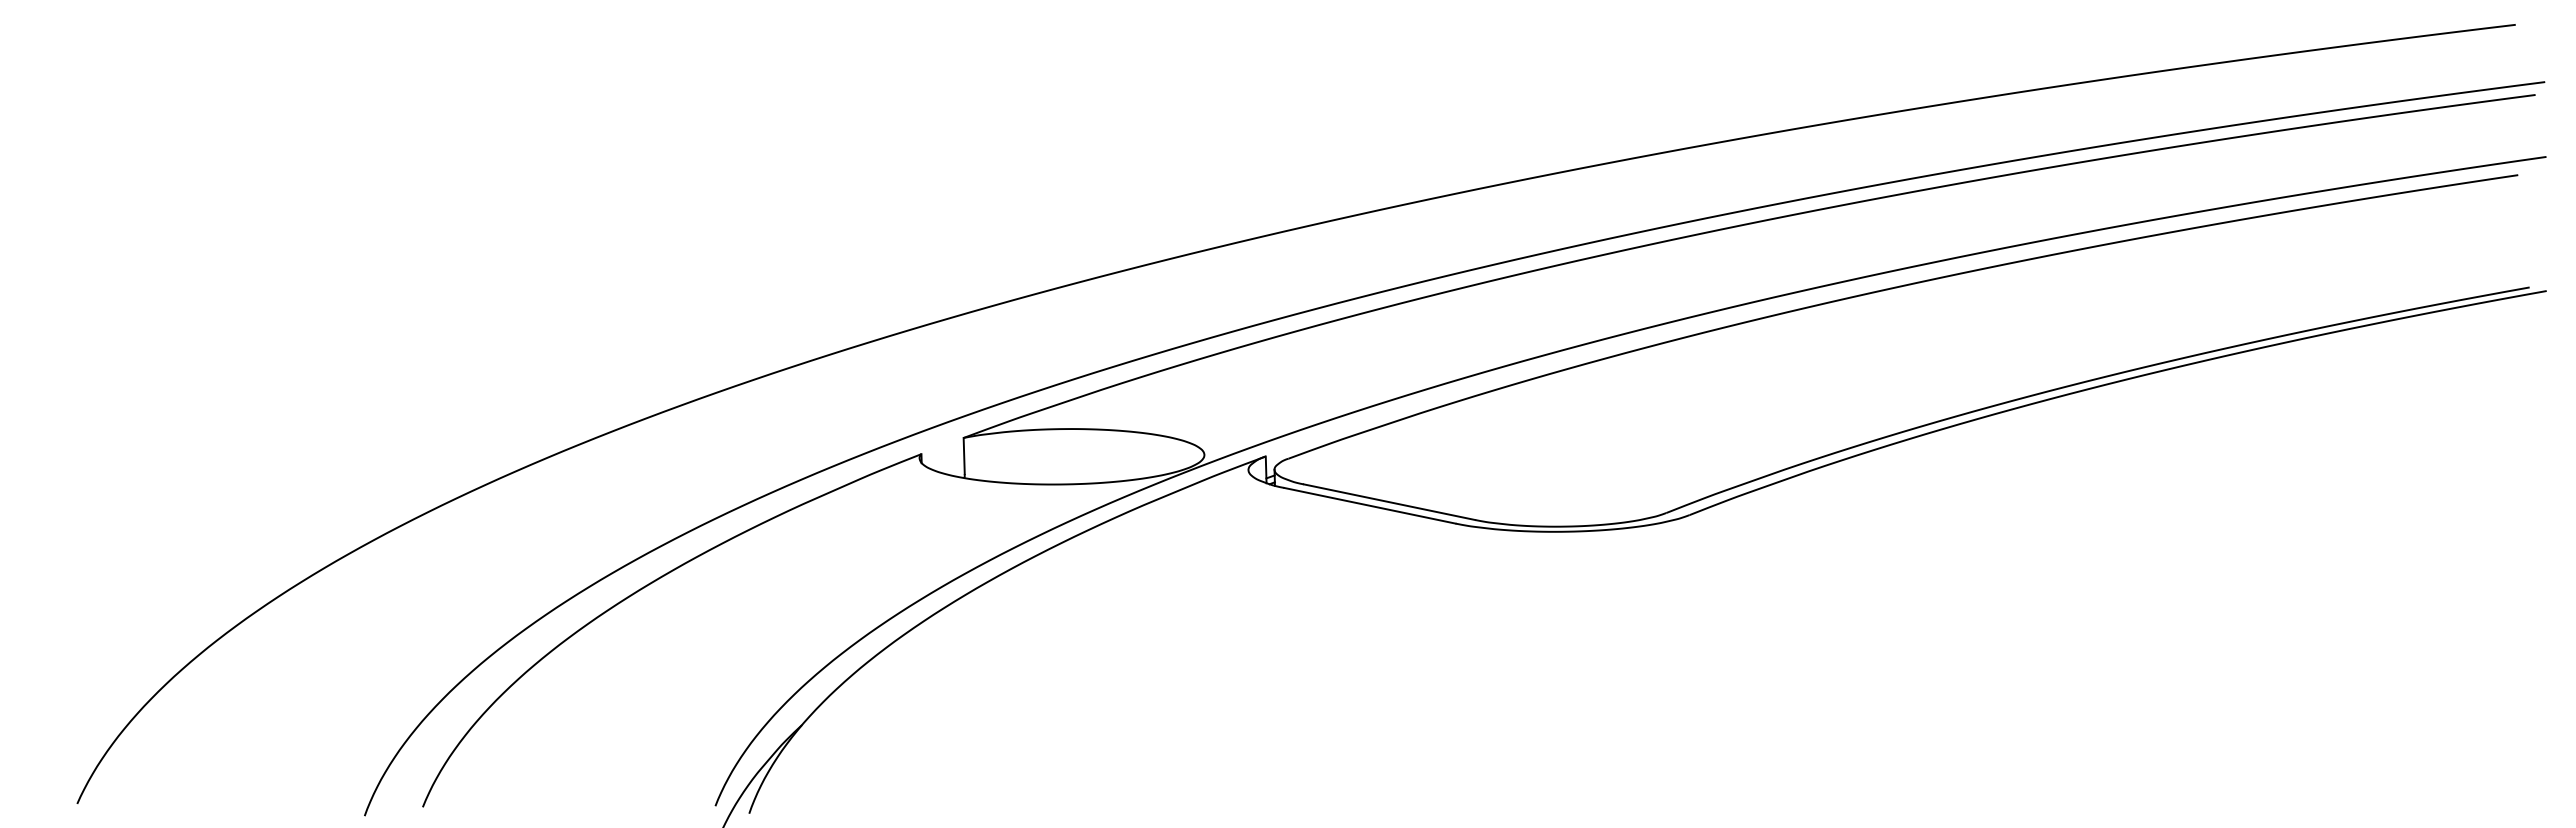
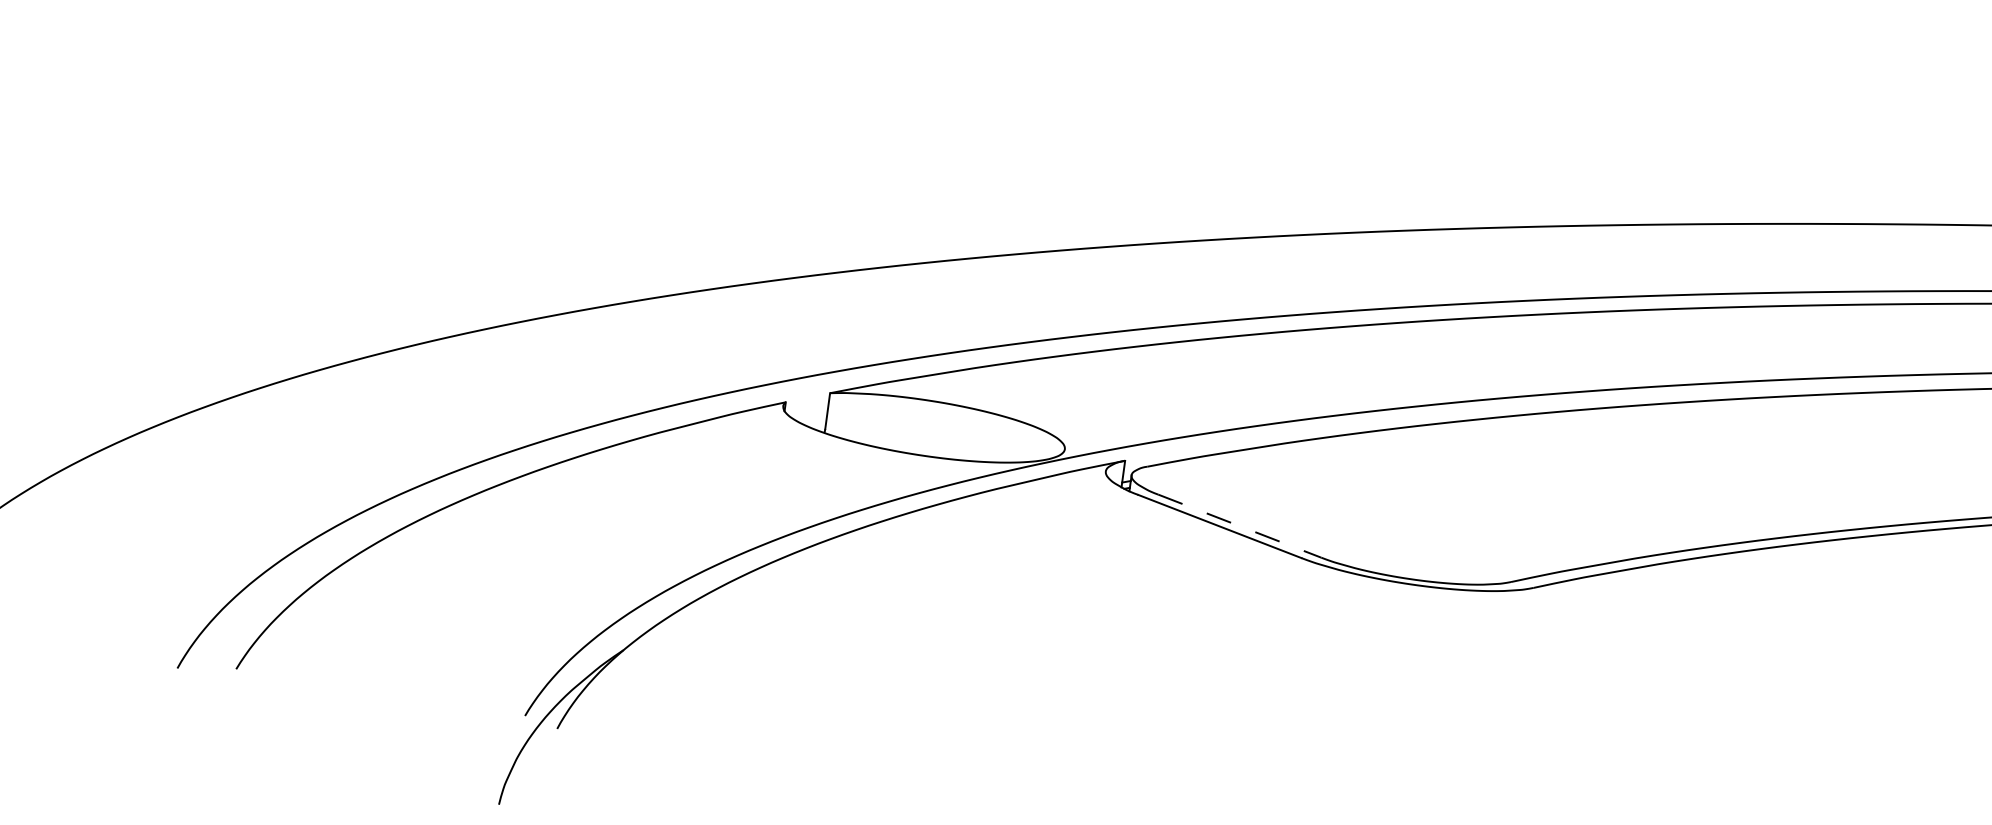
line: (1390, 502) -> (1240, 526), solid -> dashed

